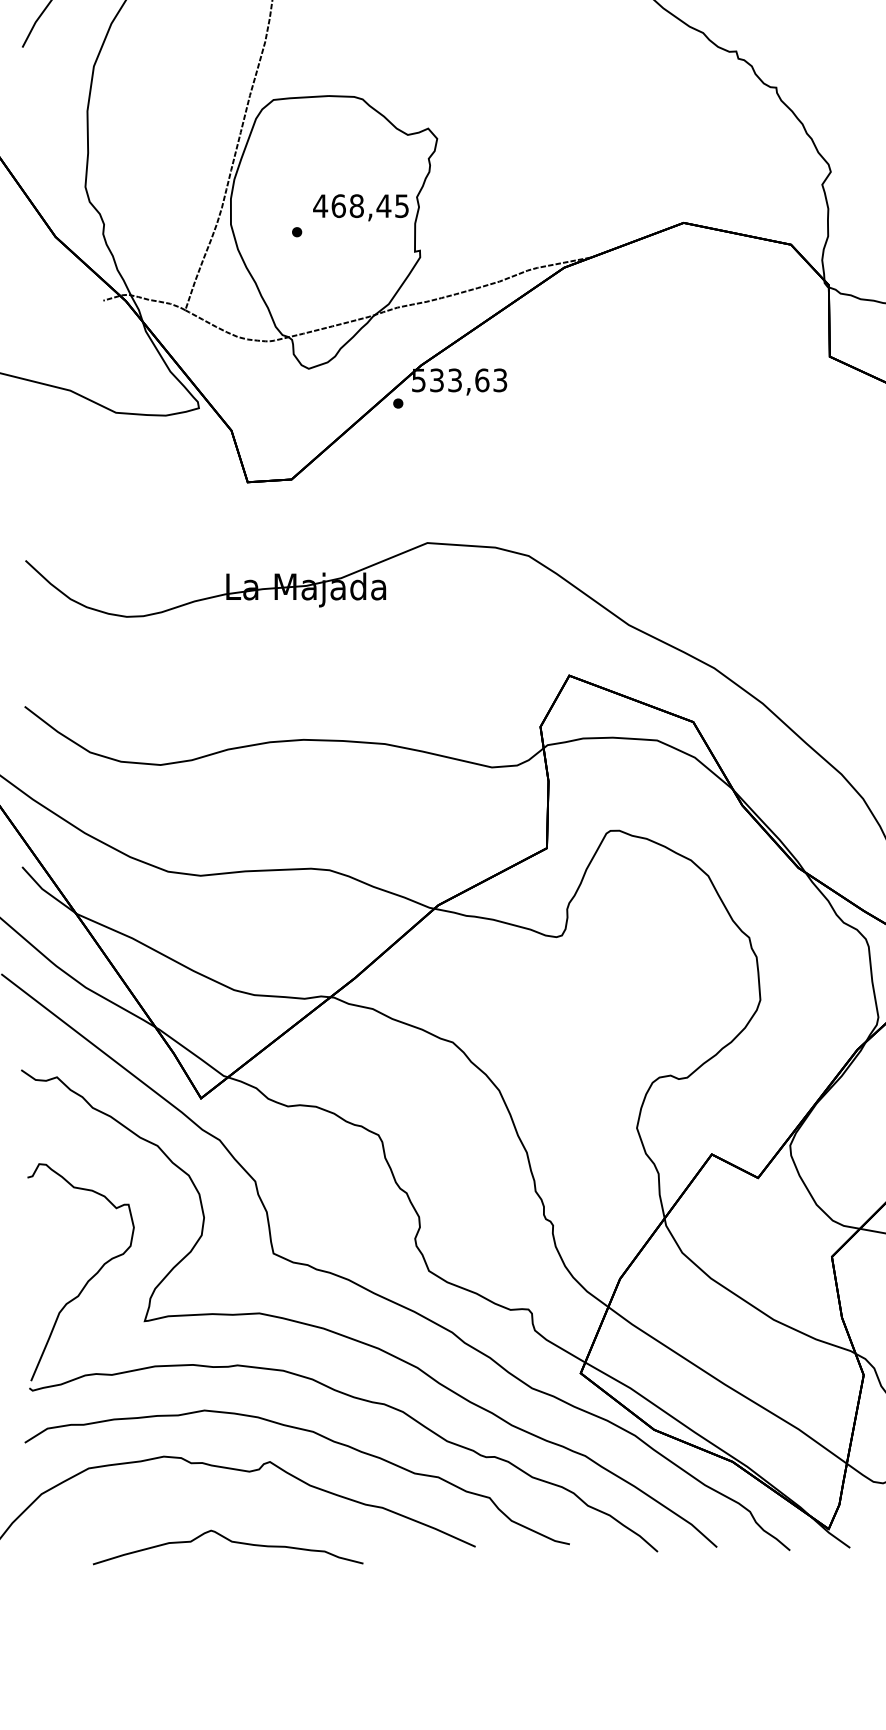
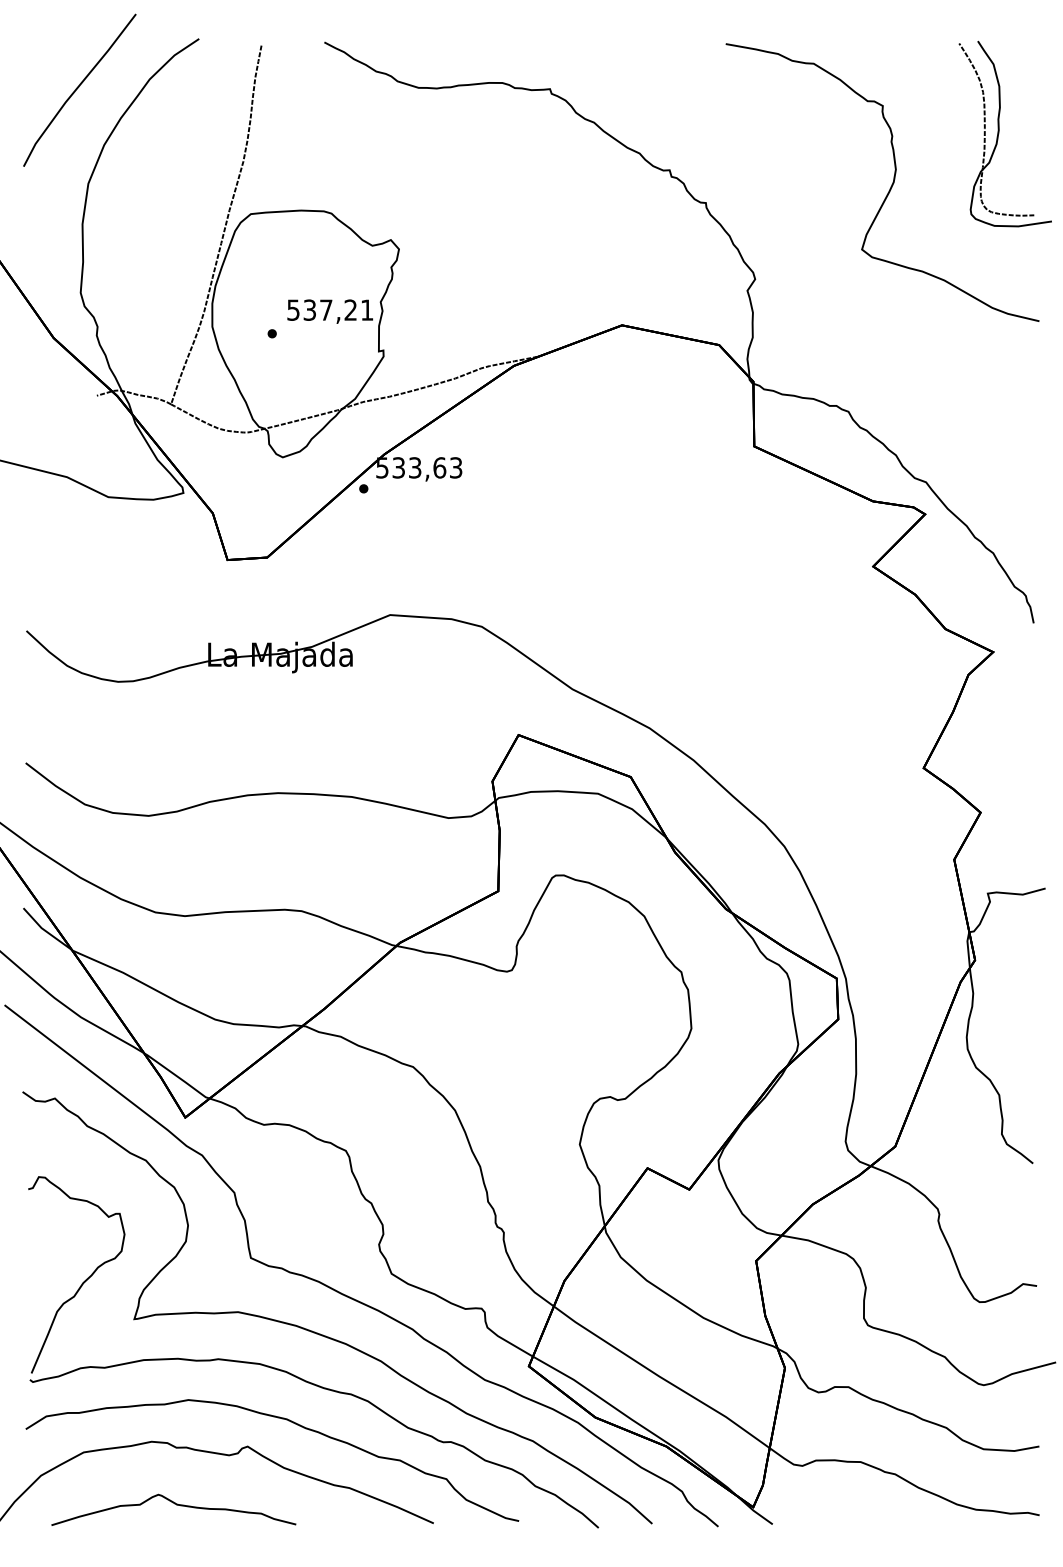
text: (360, 205) -> (329, 309), 468,45 -> 537,21
curve: (231, 1542) -> (176, 1505), moved

